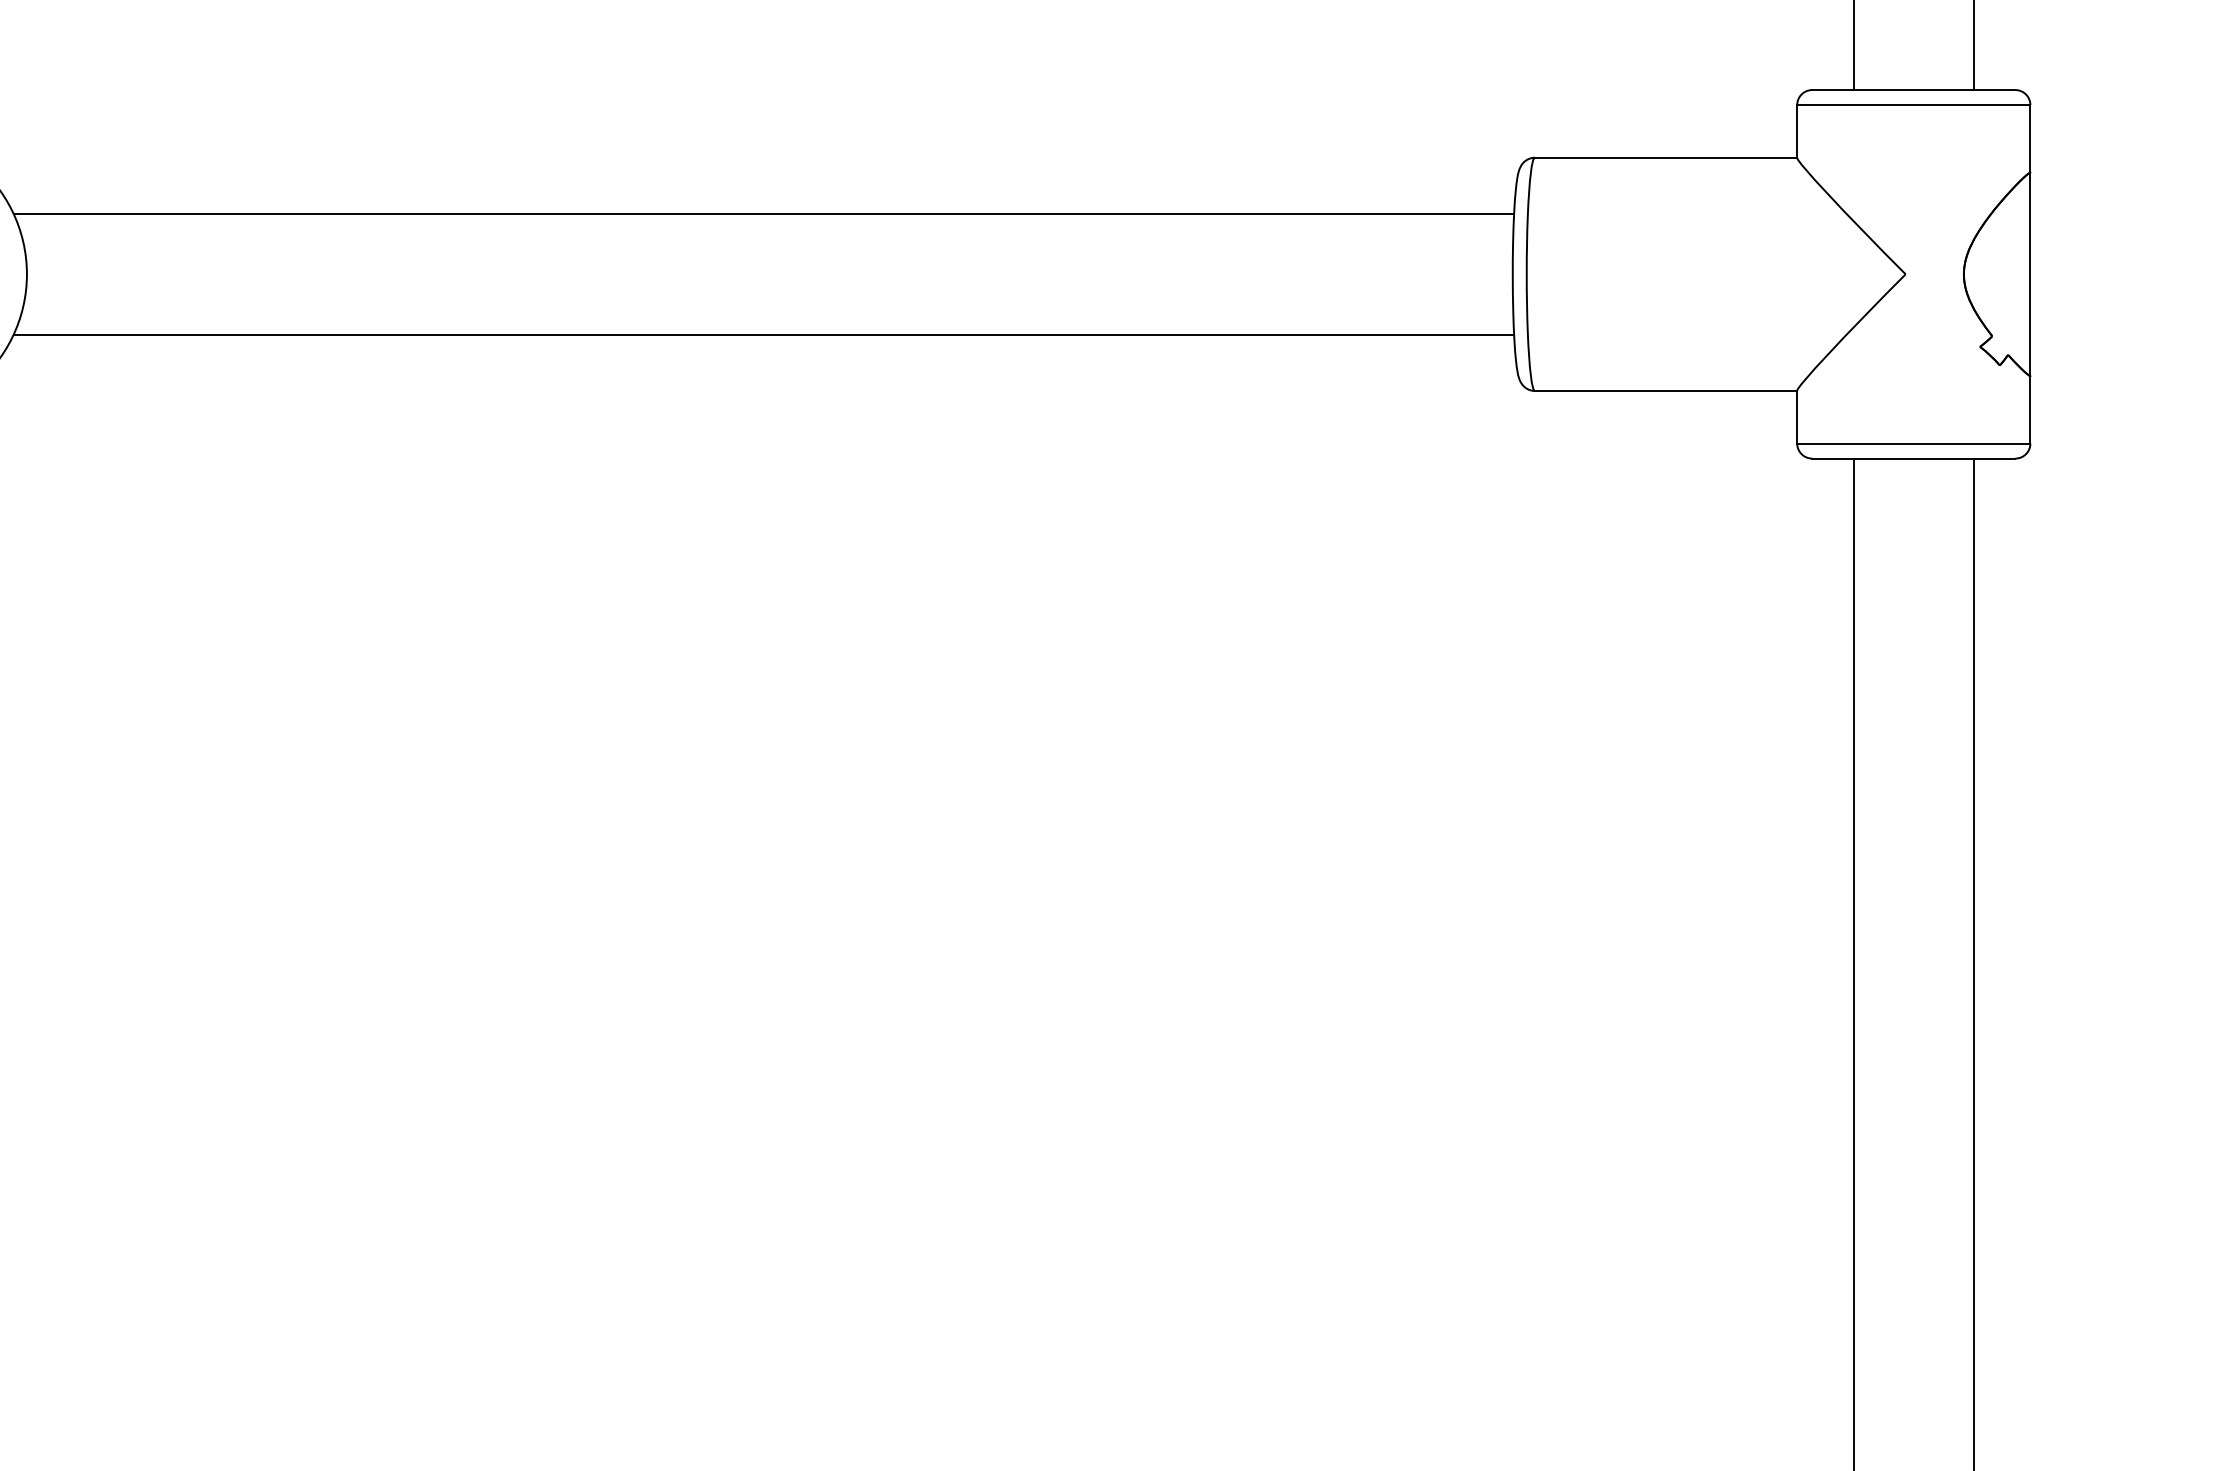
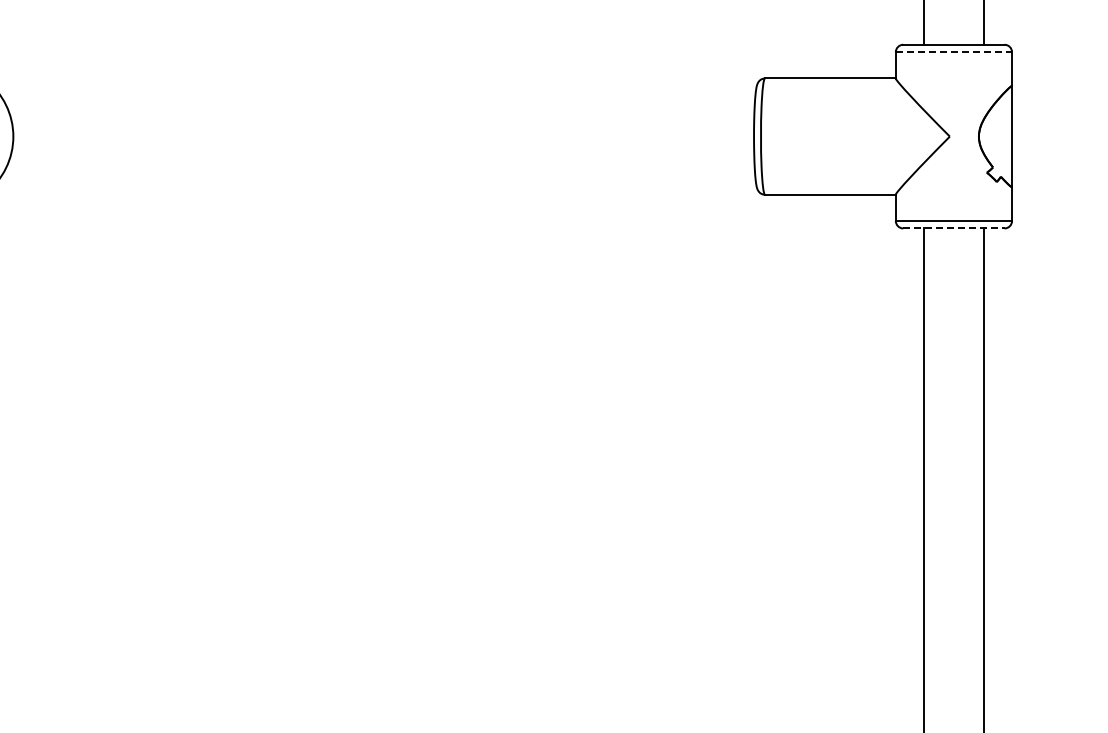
line: (1914, 105) -> (954, 52), solid -> dashed
line: (763, 213) -> (380, 106), removed
line: (763, 334) -> (380, 166), removed
line: (1912, 458) -> (953, 228), solid -> dashed

